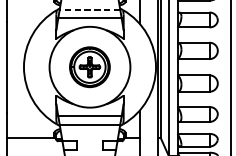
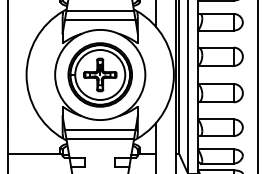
line: (90, 9) -> (100, 10), dashed -> solid
part: (89, 66) -> (99, 74), size x1.43

